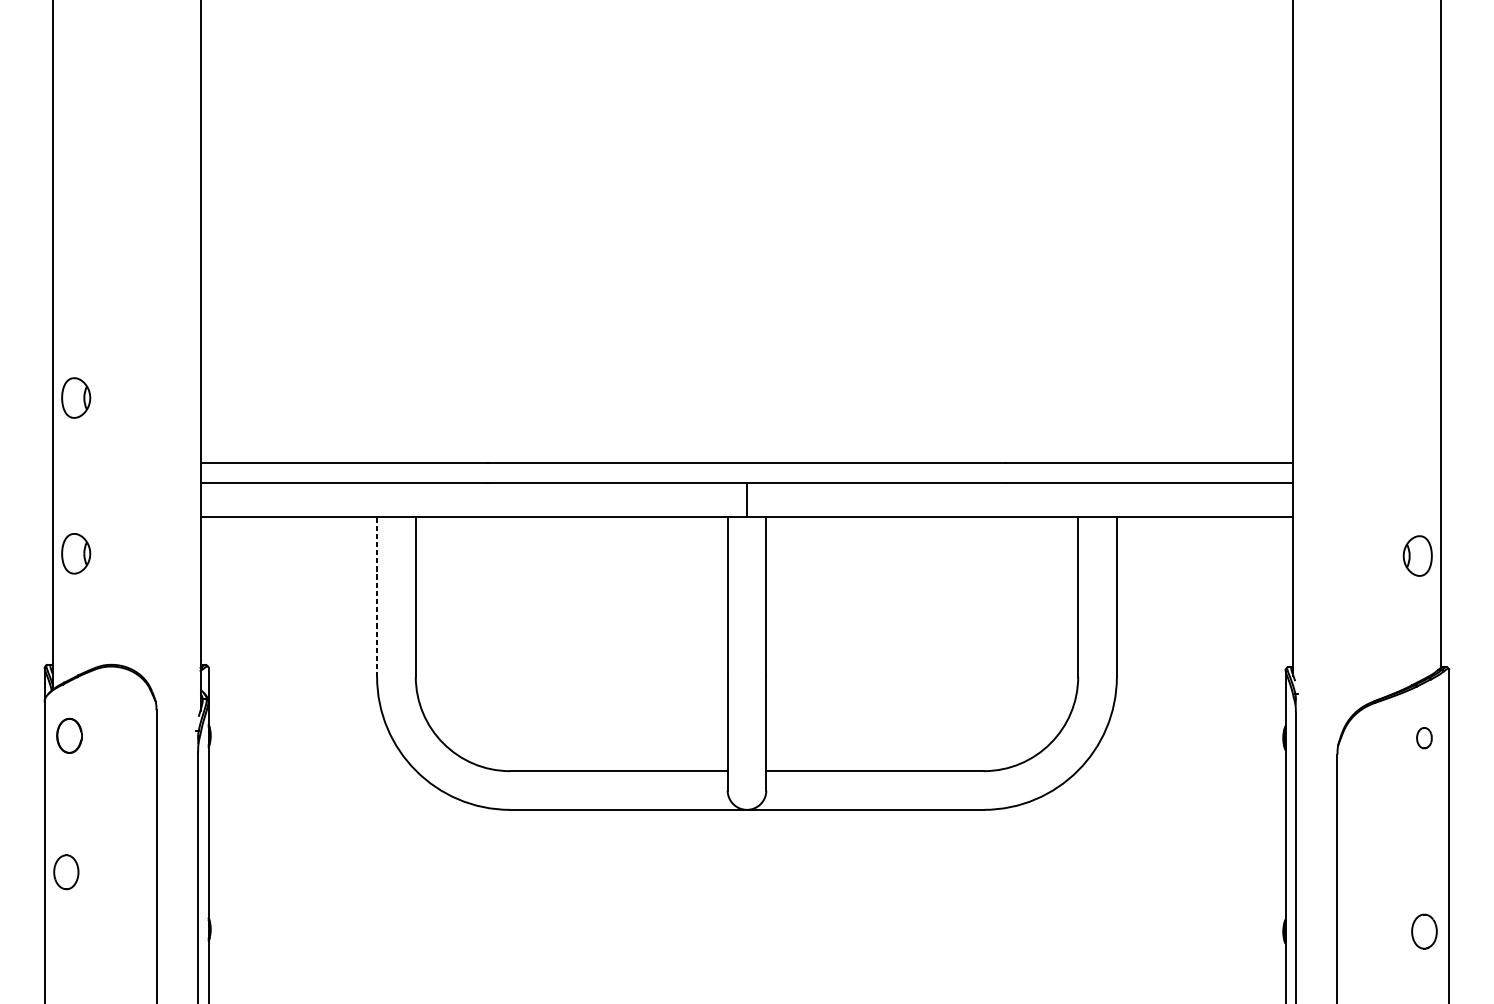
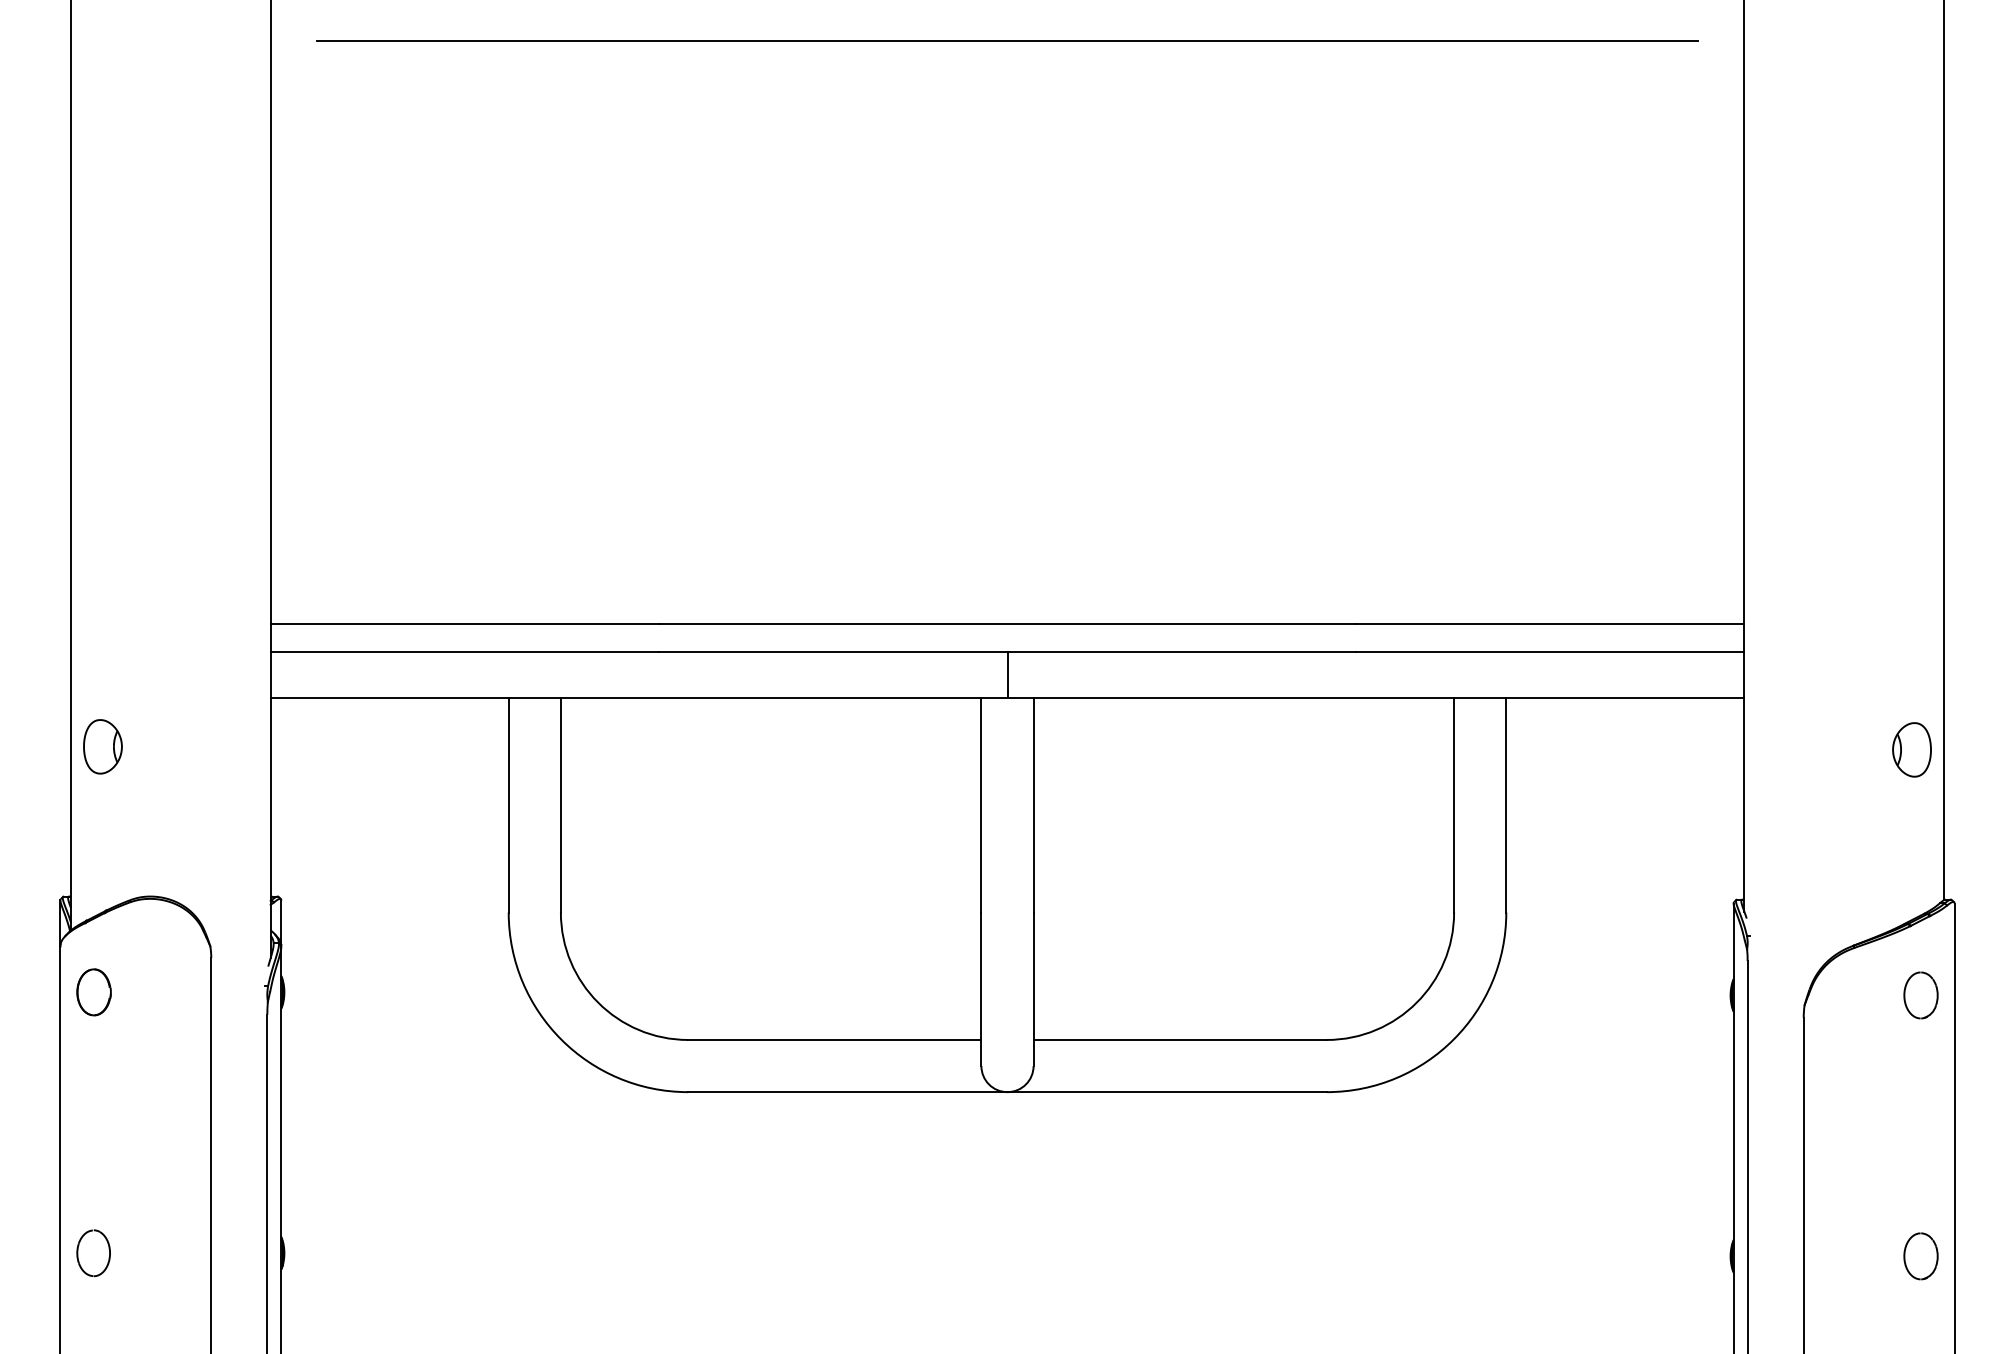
line: (747, 29) -> (1007, 40), added
part: (75, 397) -> (102, 536), removed
line: (376, 597) -> (508, 805), dashed -> solid
part: (1424, 738) -> (1920, 995), size x1.67
part: (66, 872) -> (93, 1253), moved

